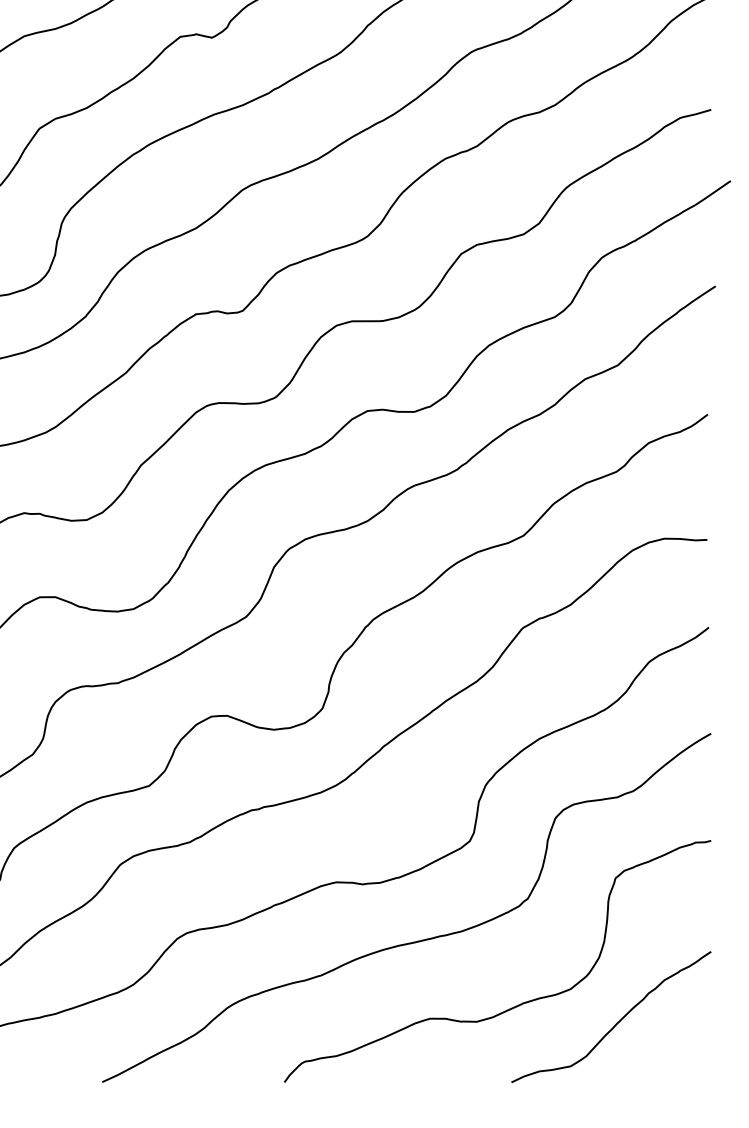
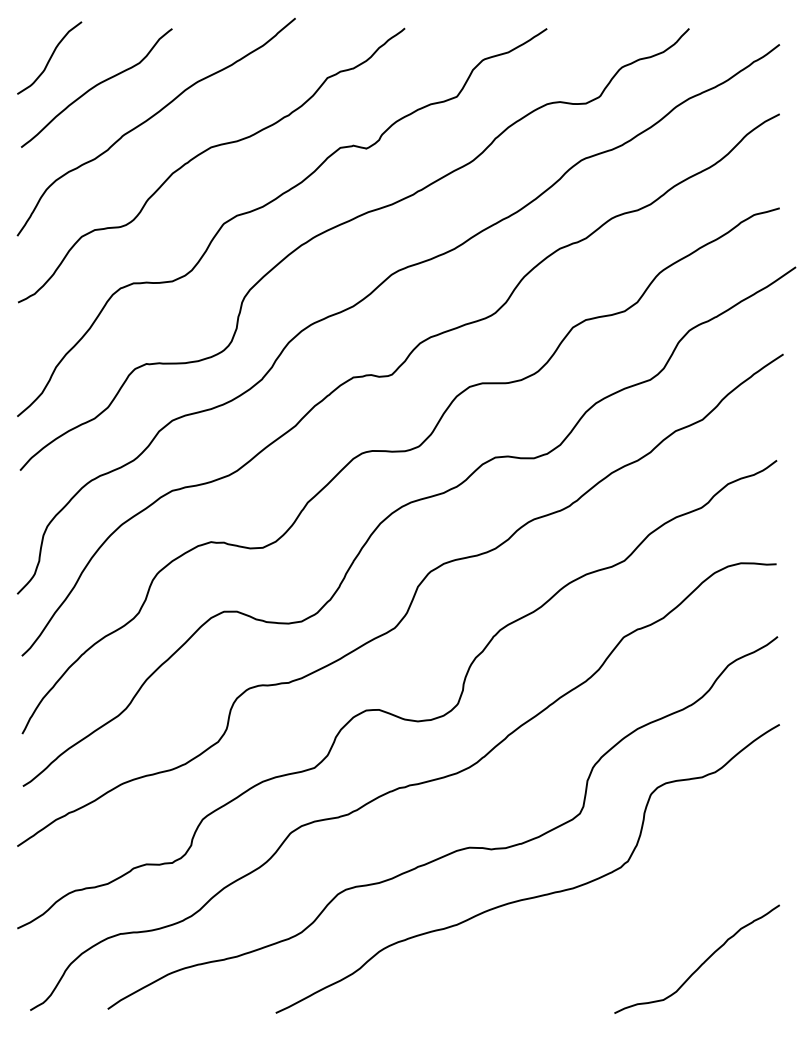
curve: (512, 1006) -> (615, 950), removed

